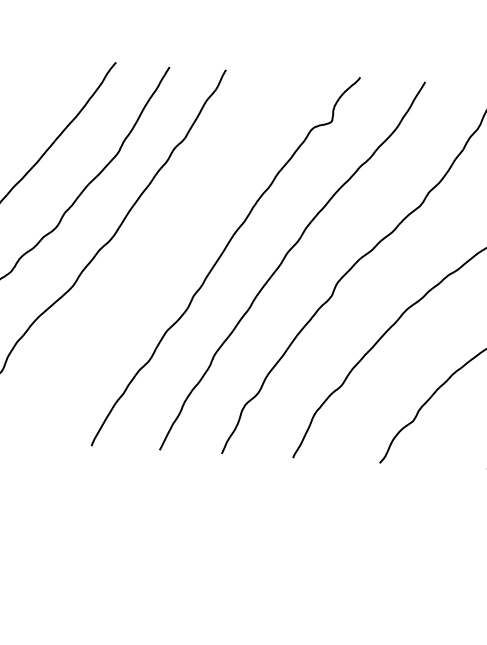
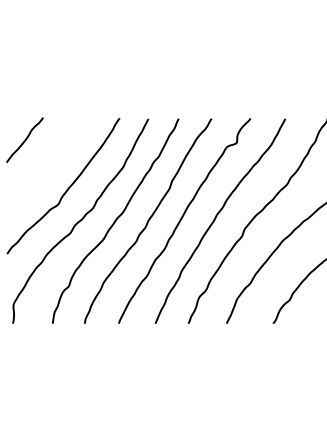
curve: (158, 256) -> (148, 220), added

